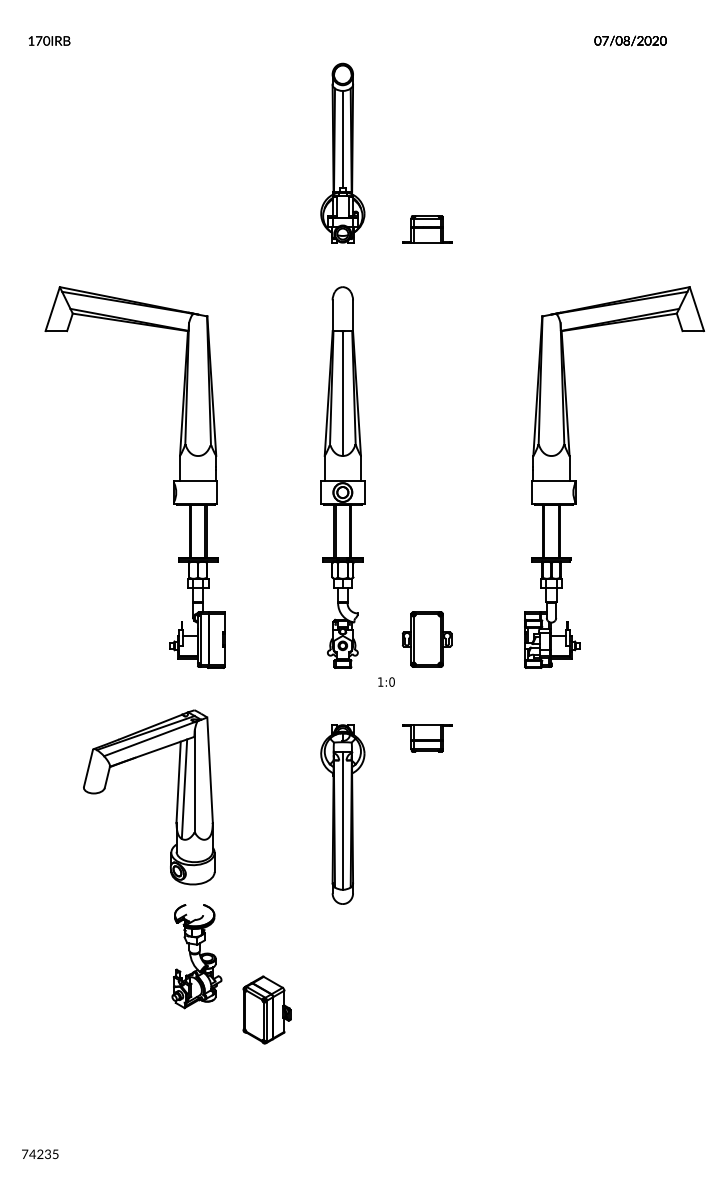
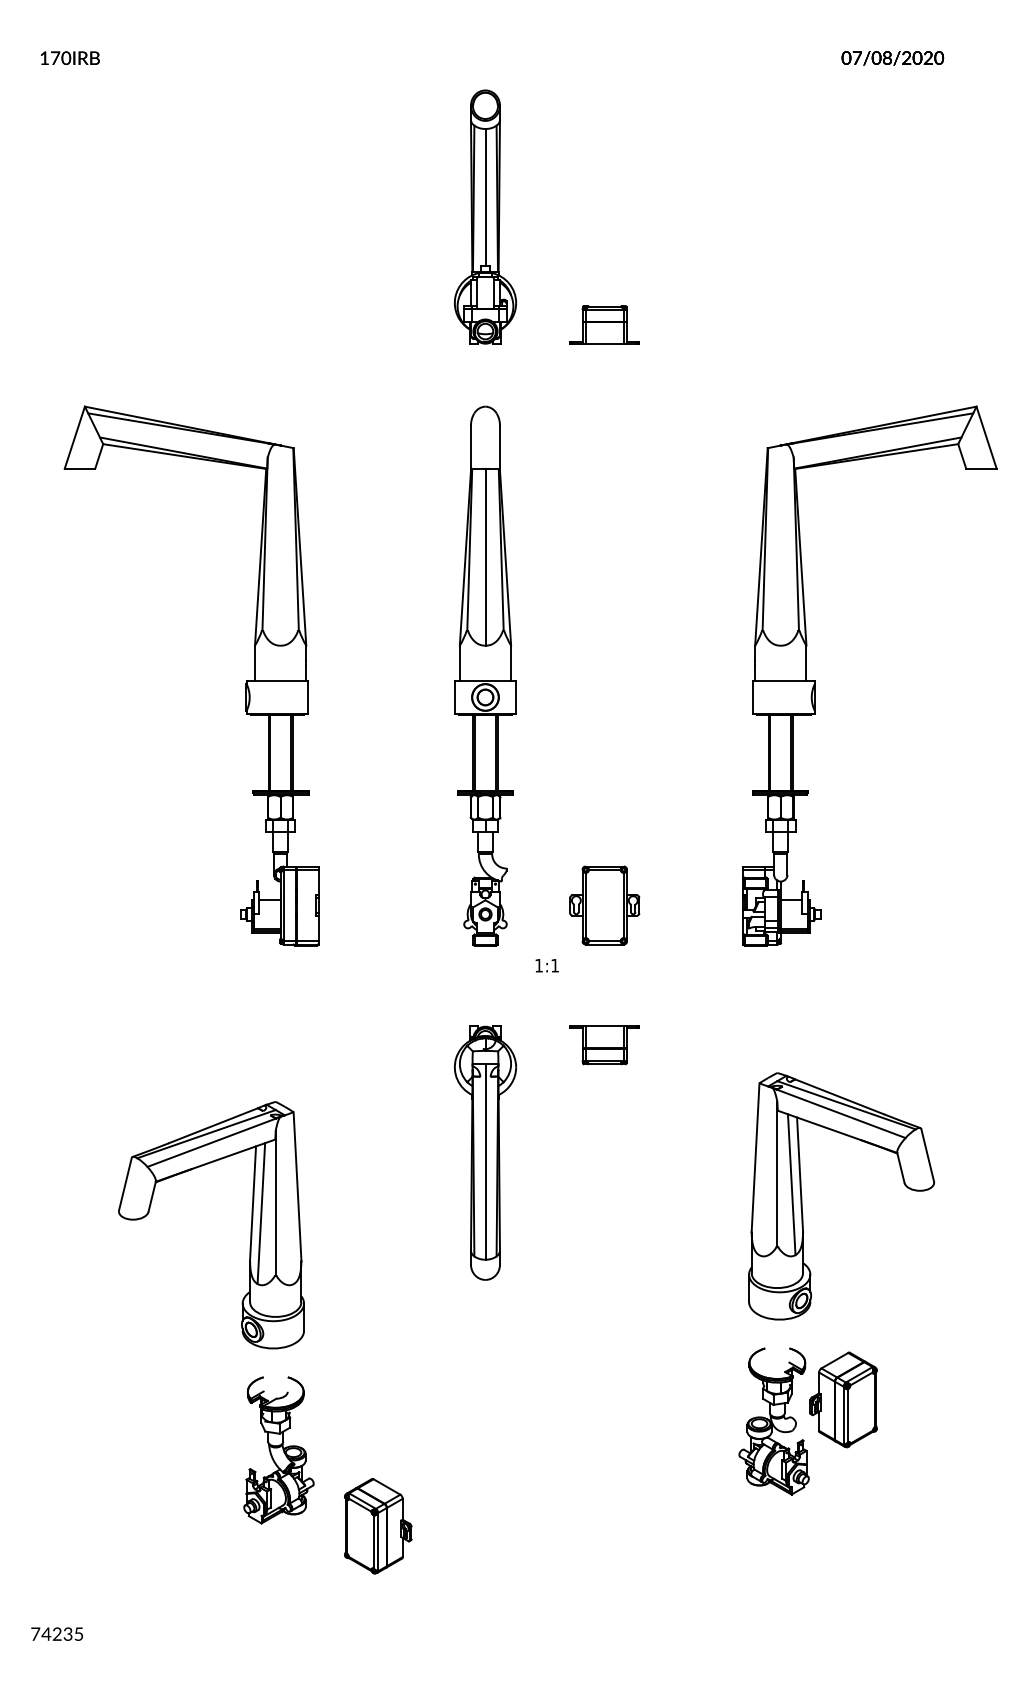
text: (391, 681) -> (554, 964), 1:0 -> 1:1
part: (187, 876) -> (265, 1337), moved
part: (573, 901) -> (811, 1276), added

